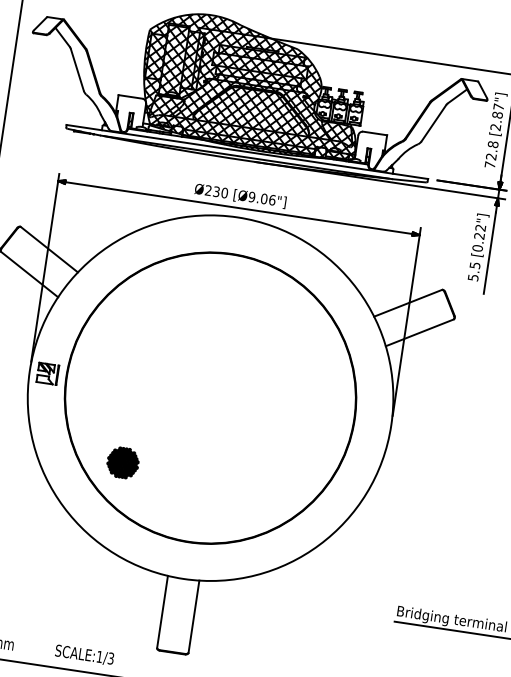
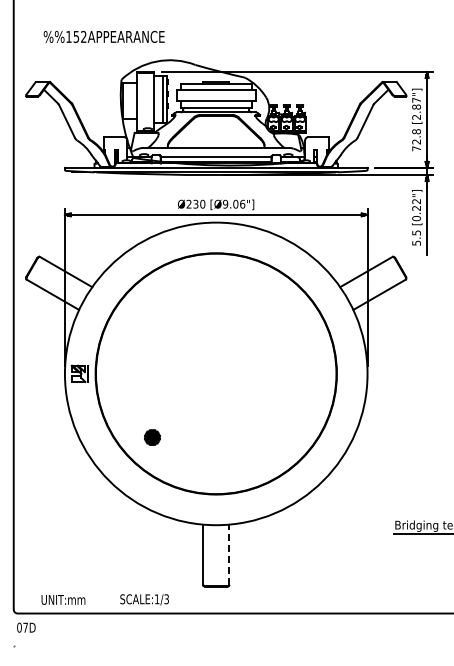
hatch: (252, 85) -> (212, 112), removed
part: (123, 462) -> (152, 437), size x0.6
line: (194, 616) -> (229, 554), solid -> dashed

